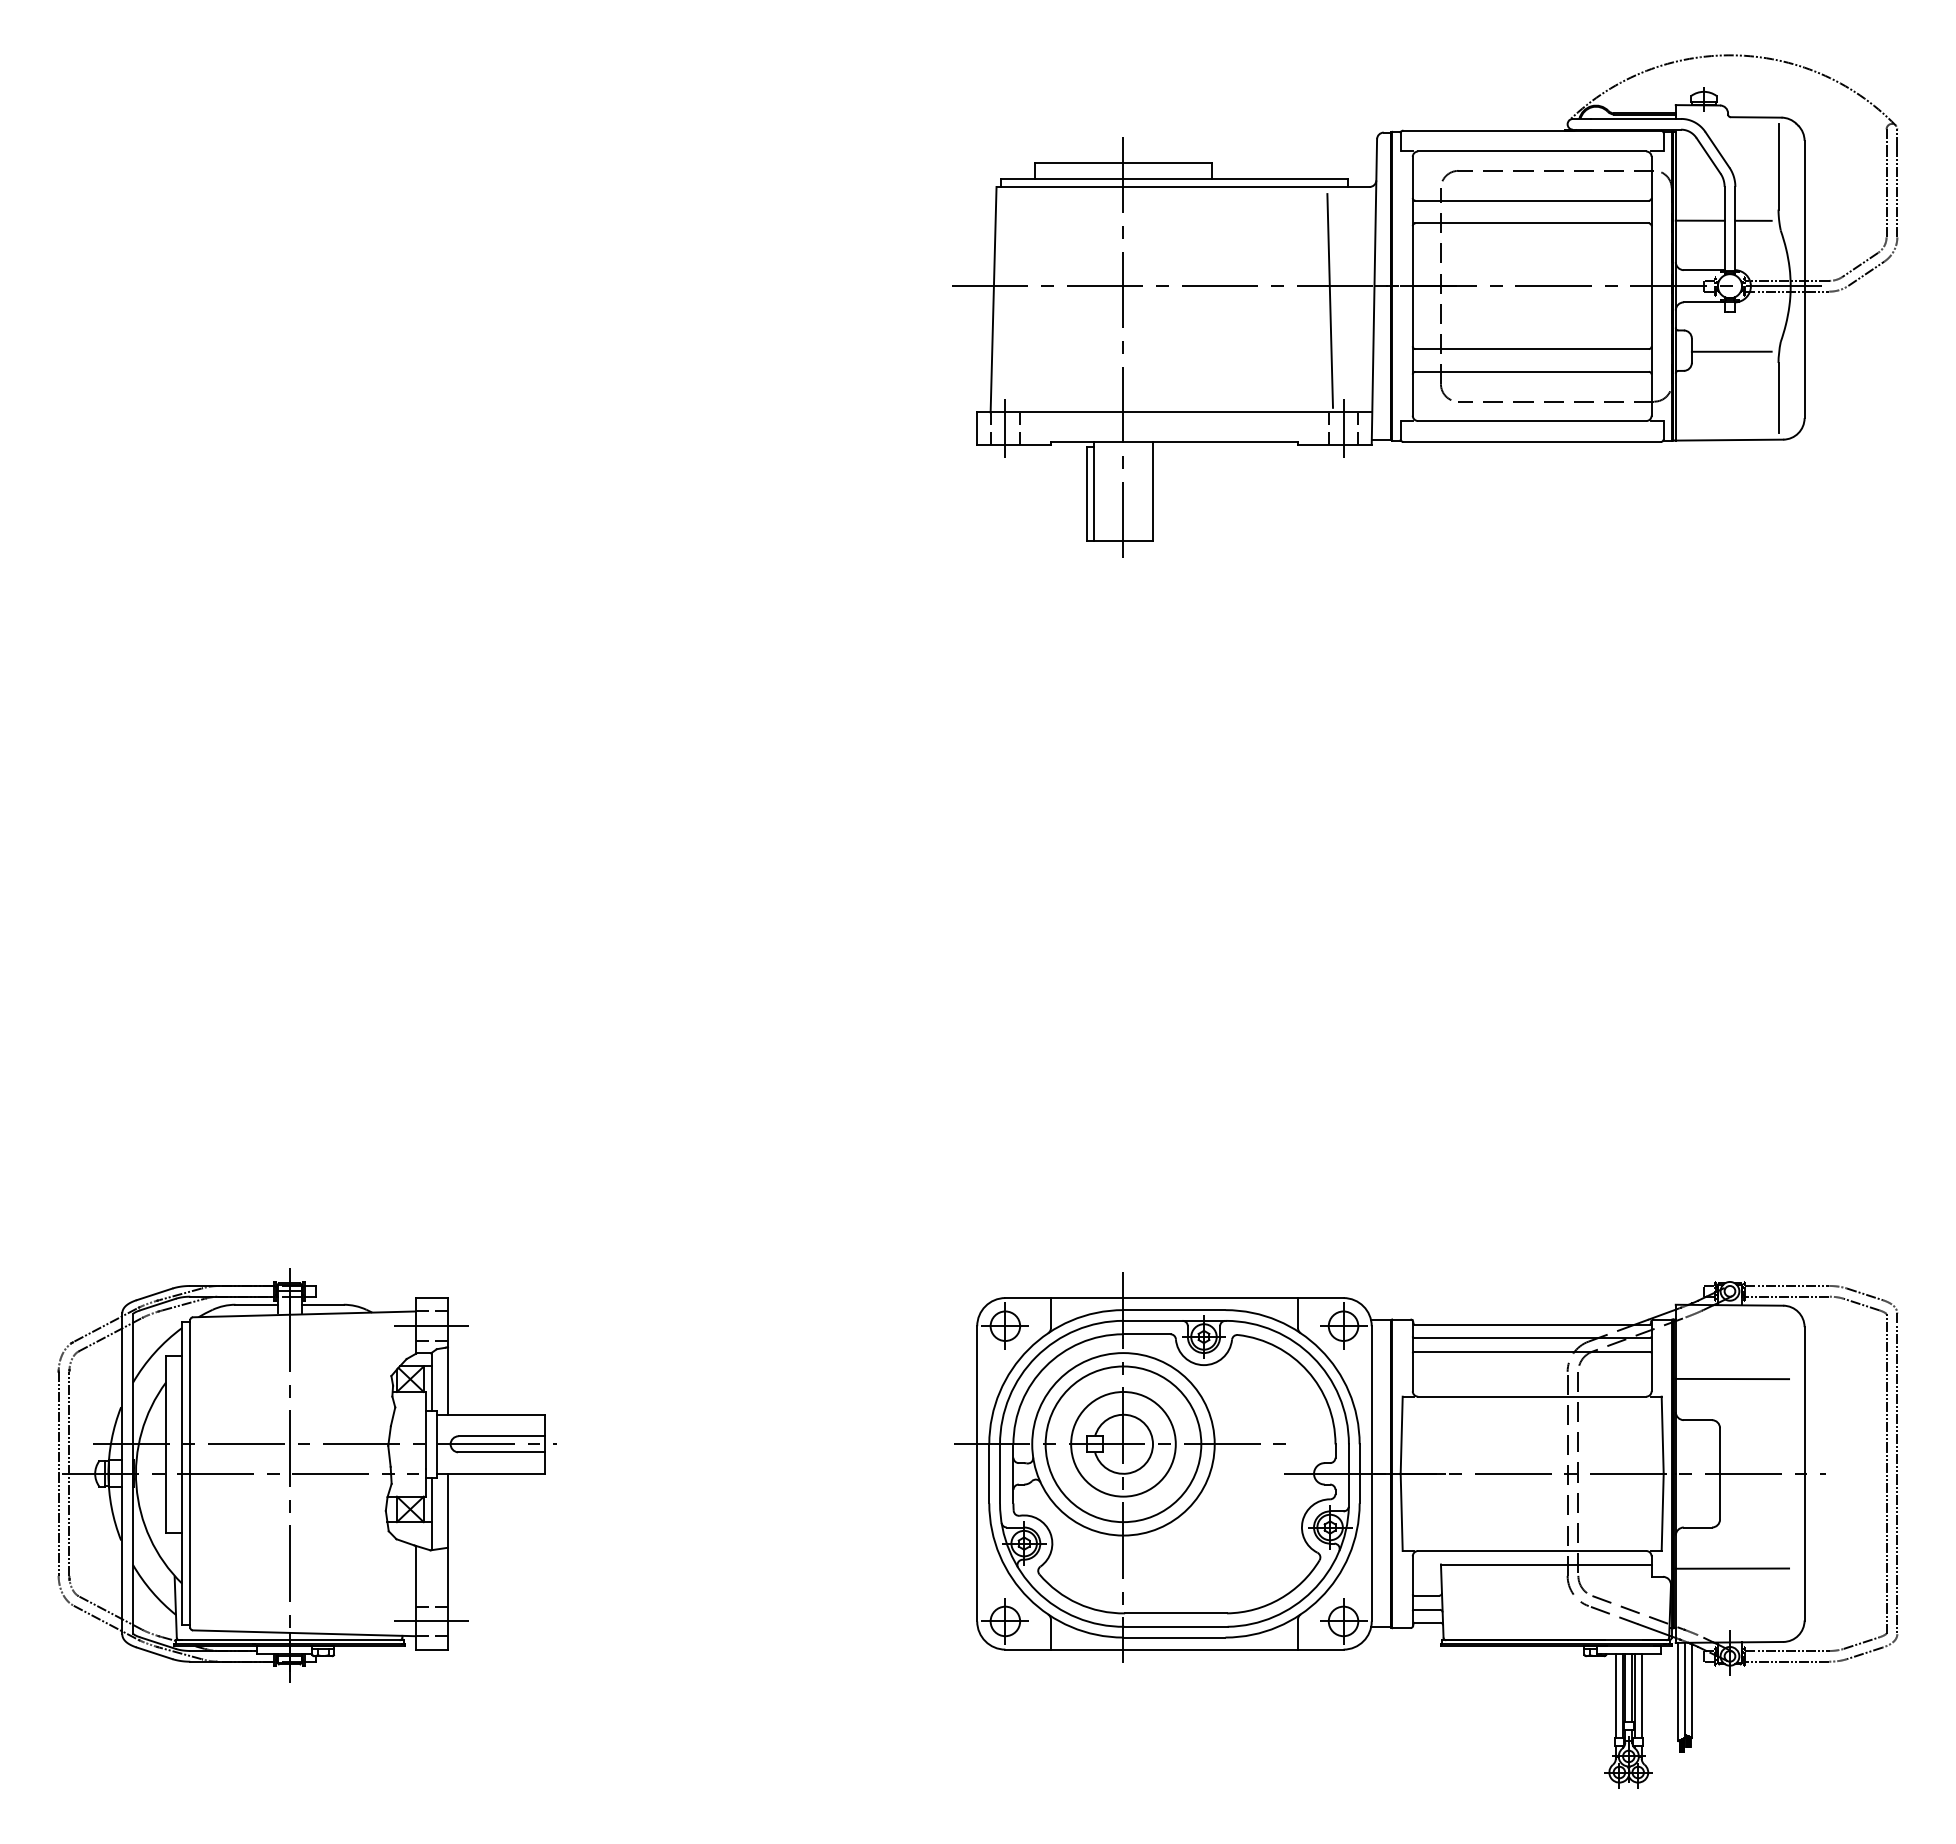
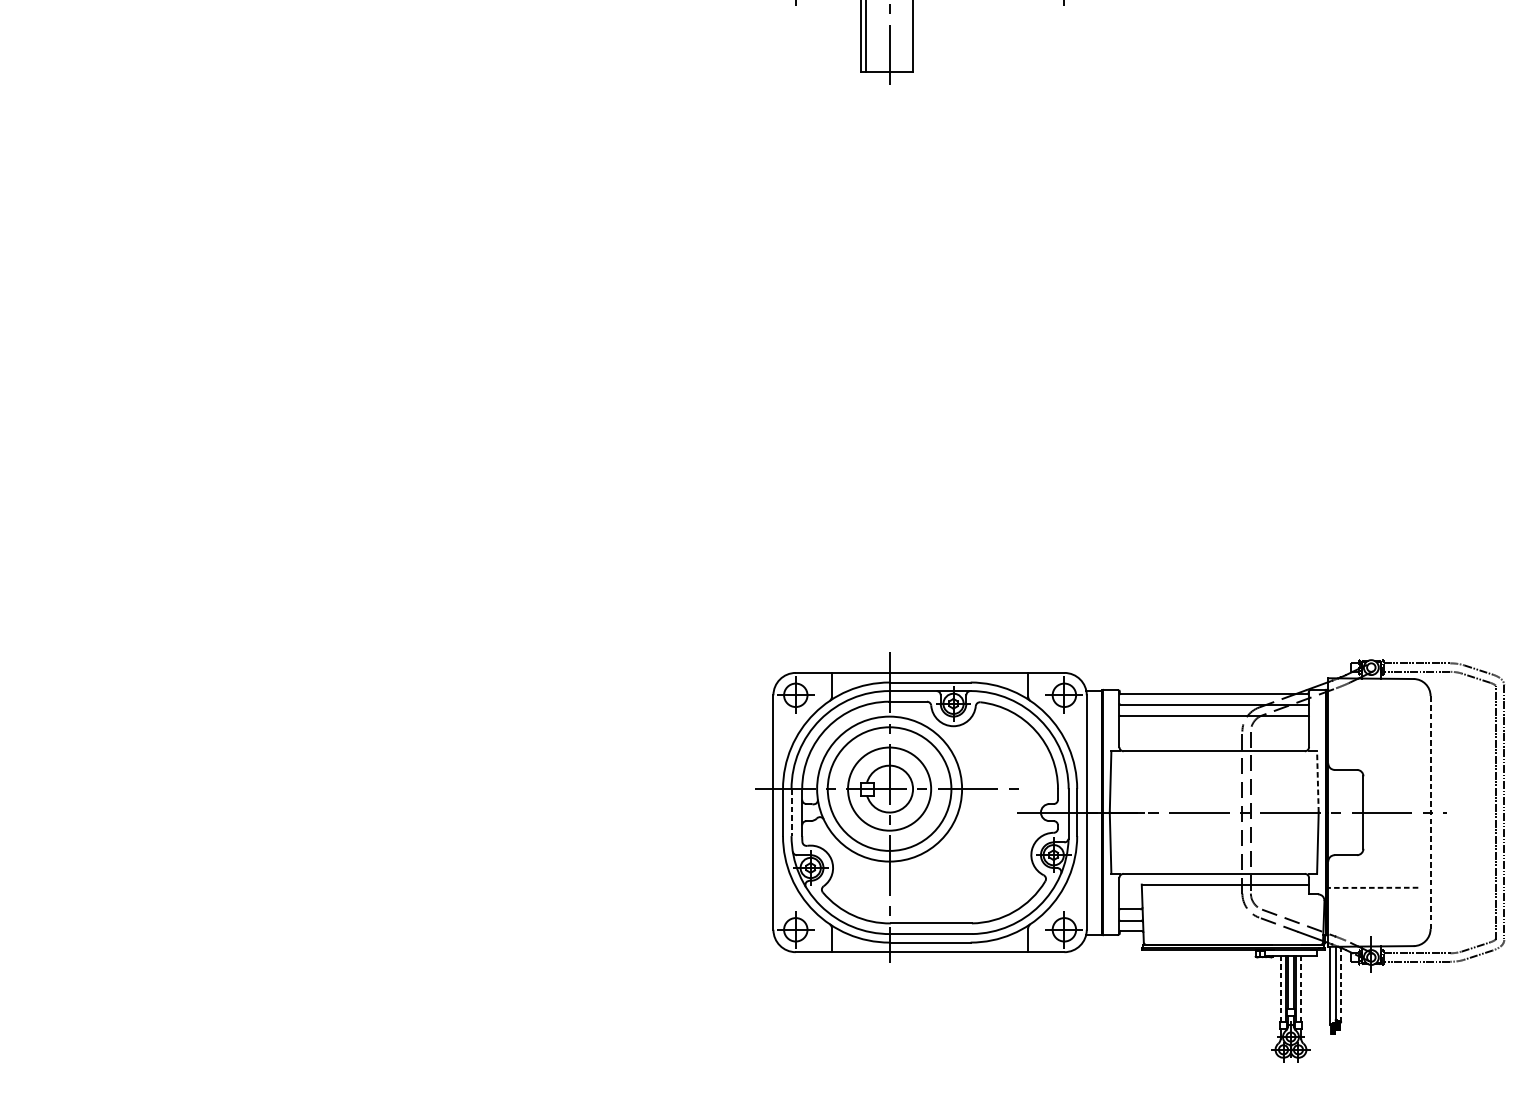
line: (1732, 1378) -> (1373, 736), removed
line: (1662, 1435) -> (1317, 782), solid -> dashed
line: (1804, 1473) -> (1430, 812), solid -> dashed
line: (1000, 1474) -> (791, 813), solid -> dashed
part: (306, 1475) -> (240, 813), removed
line: (1732, 1568) -> (1373, 887), solid -> dashed
line: (1691, 1690) -> (1340, 984), solid -> dashed
line: (1615, 1696) -> (1280, 989), solid -> dashed
line: (1641, 1696) -> (1301, 989), solid -> dashed

